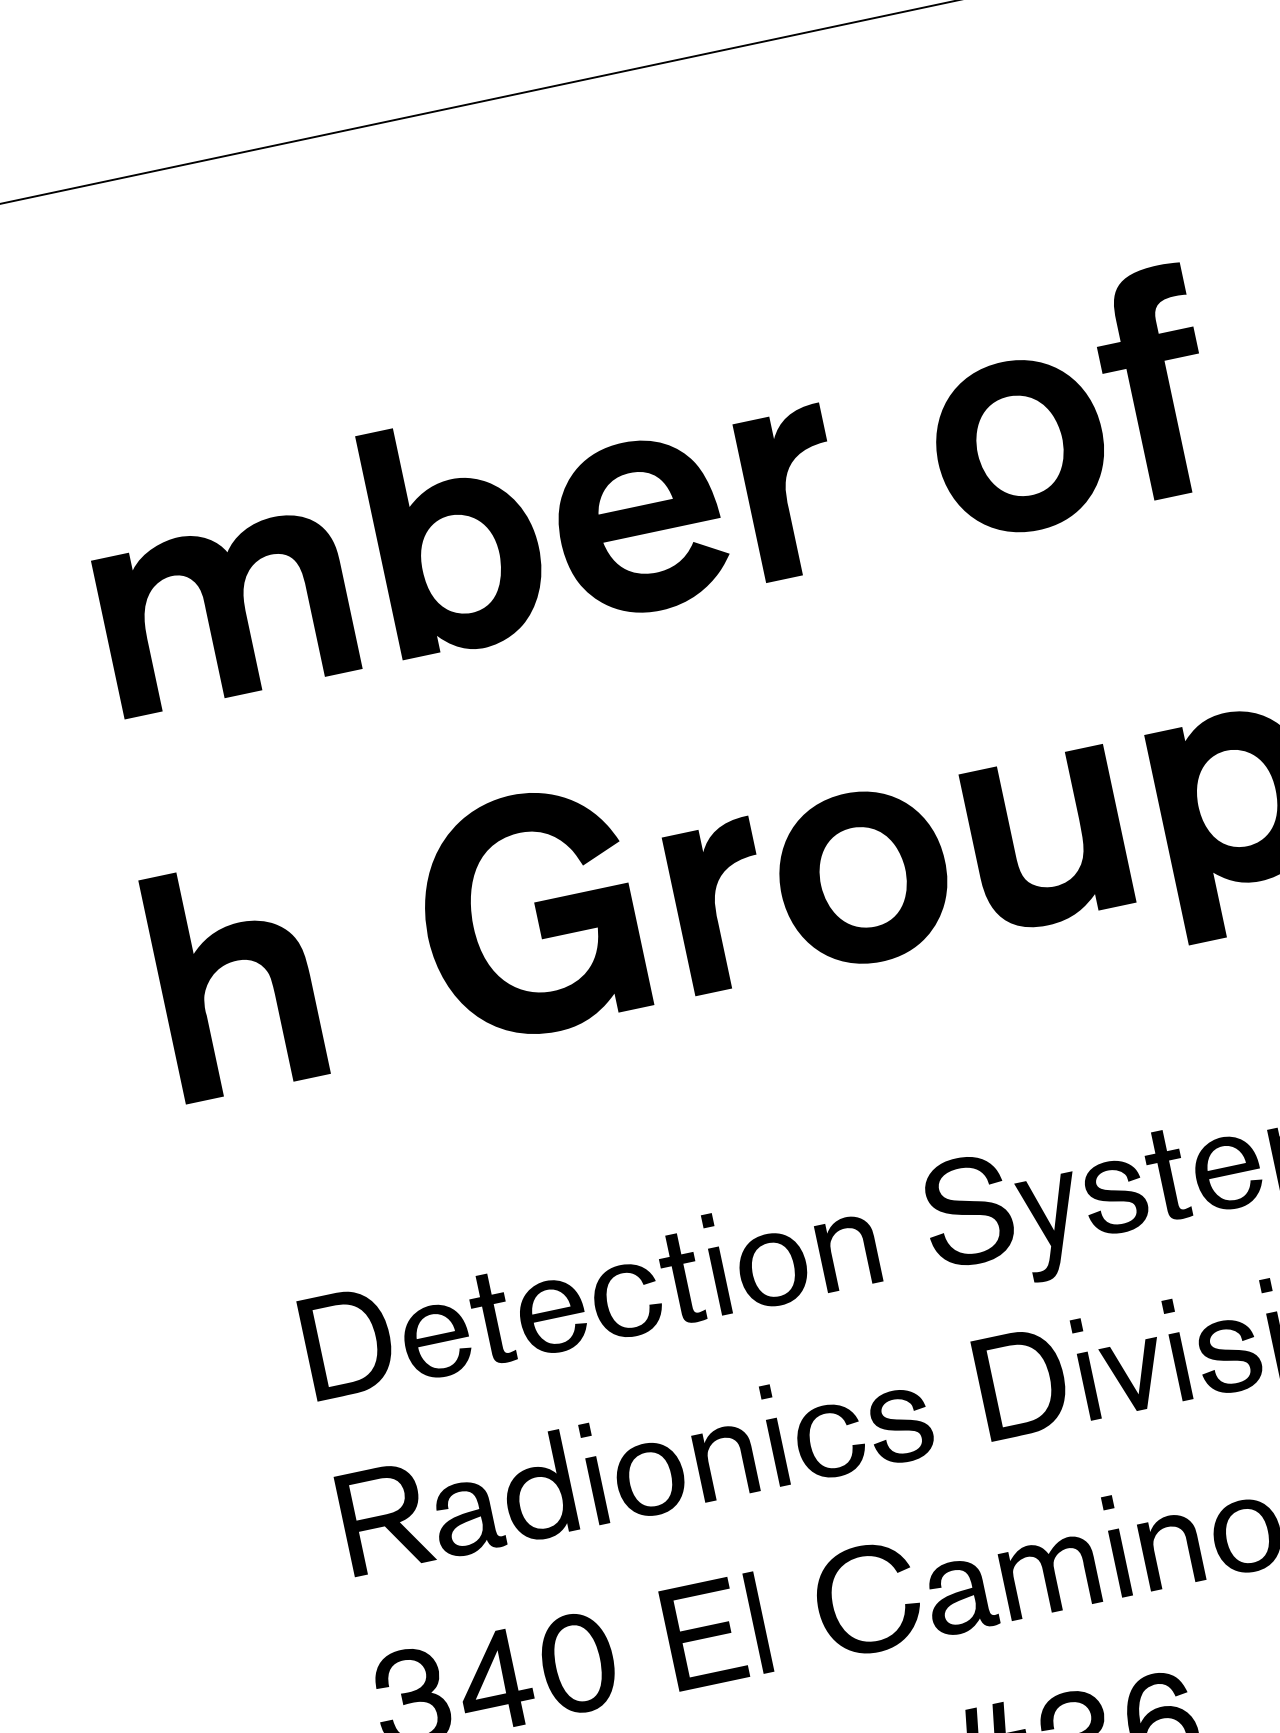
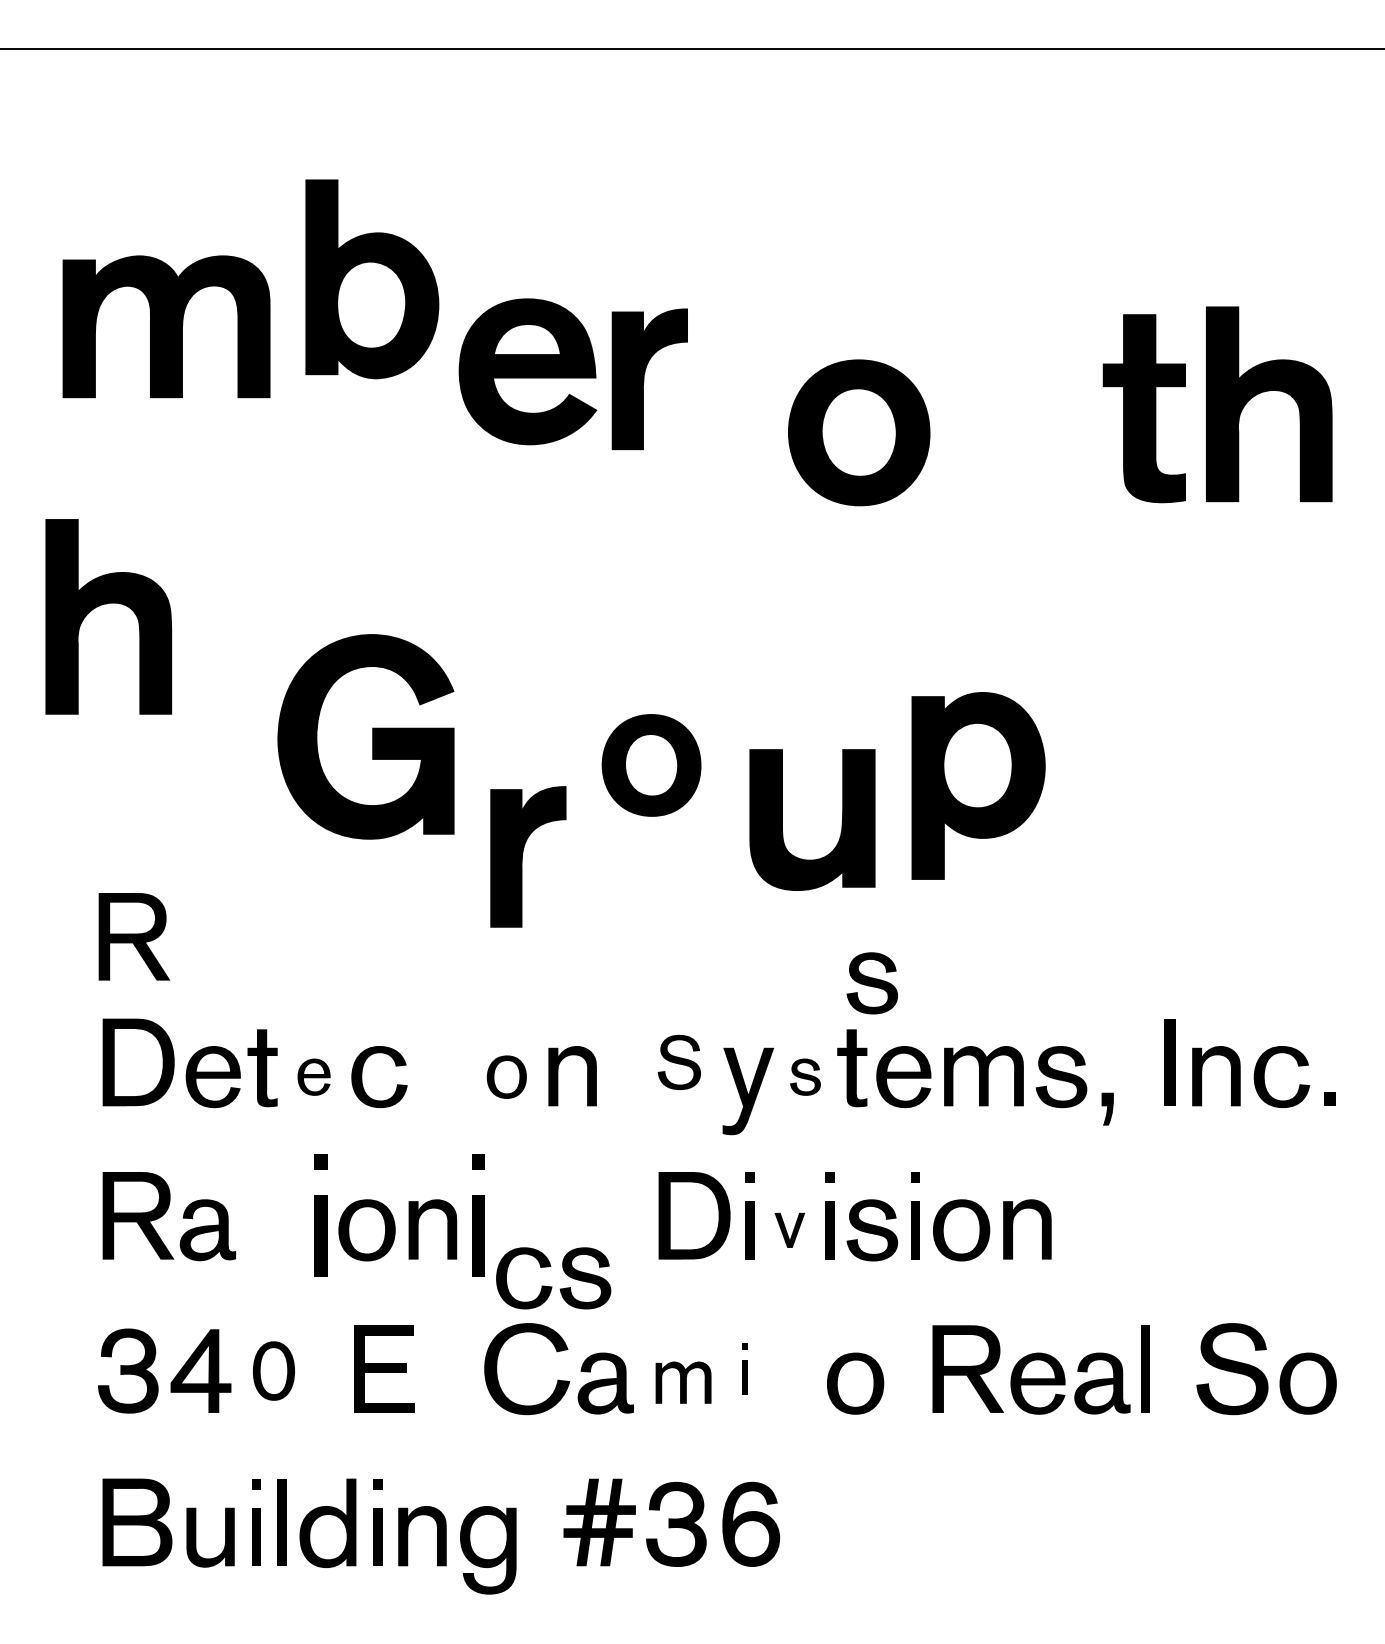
fill: (1154, 383) -> (982, 404), removed
part: (792, 493) -> (649, 379), moved
part: (640, 526) -> (527, 371), moved
part: (456, 534) -> (372, 279), moved
part: (226, 612) -> (166, 326), moved
part: (1081, 837) -> (841, 823), moved
part: (863, 877) -> (651, 765), size x0.7
part: (721, 905) -> (528, 856), moved
part: (228, 963) -> (106, 604), moved
part: (1169, 1073) -> (872, 983), added
part: (1115, 1197) -> (805, 1077), size x0.6
part: (312, 1199) -> (134, 936), added
part: (967, 1211) -> (679, 1062), size x0.6
part: (716, 1264) -> (460, 1062), removed
part: (773, 1270) -> (506, 1077), size x0.7
part: (681, 1279) -> (428, 1068), removed
part: (551, 1317) -> (313, 1077), size x0.6
part: (1134, 1376) -> (789, 1230), size x0.6
part: (774, 1435) -> (478, 1215), size x1.4
part: (864, 1443) -> (552, 1286), moved
part: (593, 1473) -> (320, 1215), size x1.4
part: (536, 1487) -> (270, 1216), removed
part: (1116, 1545) -> (744, 1368), size x0.6
fill: (1171, 1550) -> (789, 1382), removed
part: (1050, 1576) -> (683, 1382), size x0.7
part: (757, 1621) -> (431, 1368), removed
part: (577, 1662) -> (273, 1370), size x0.7

